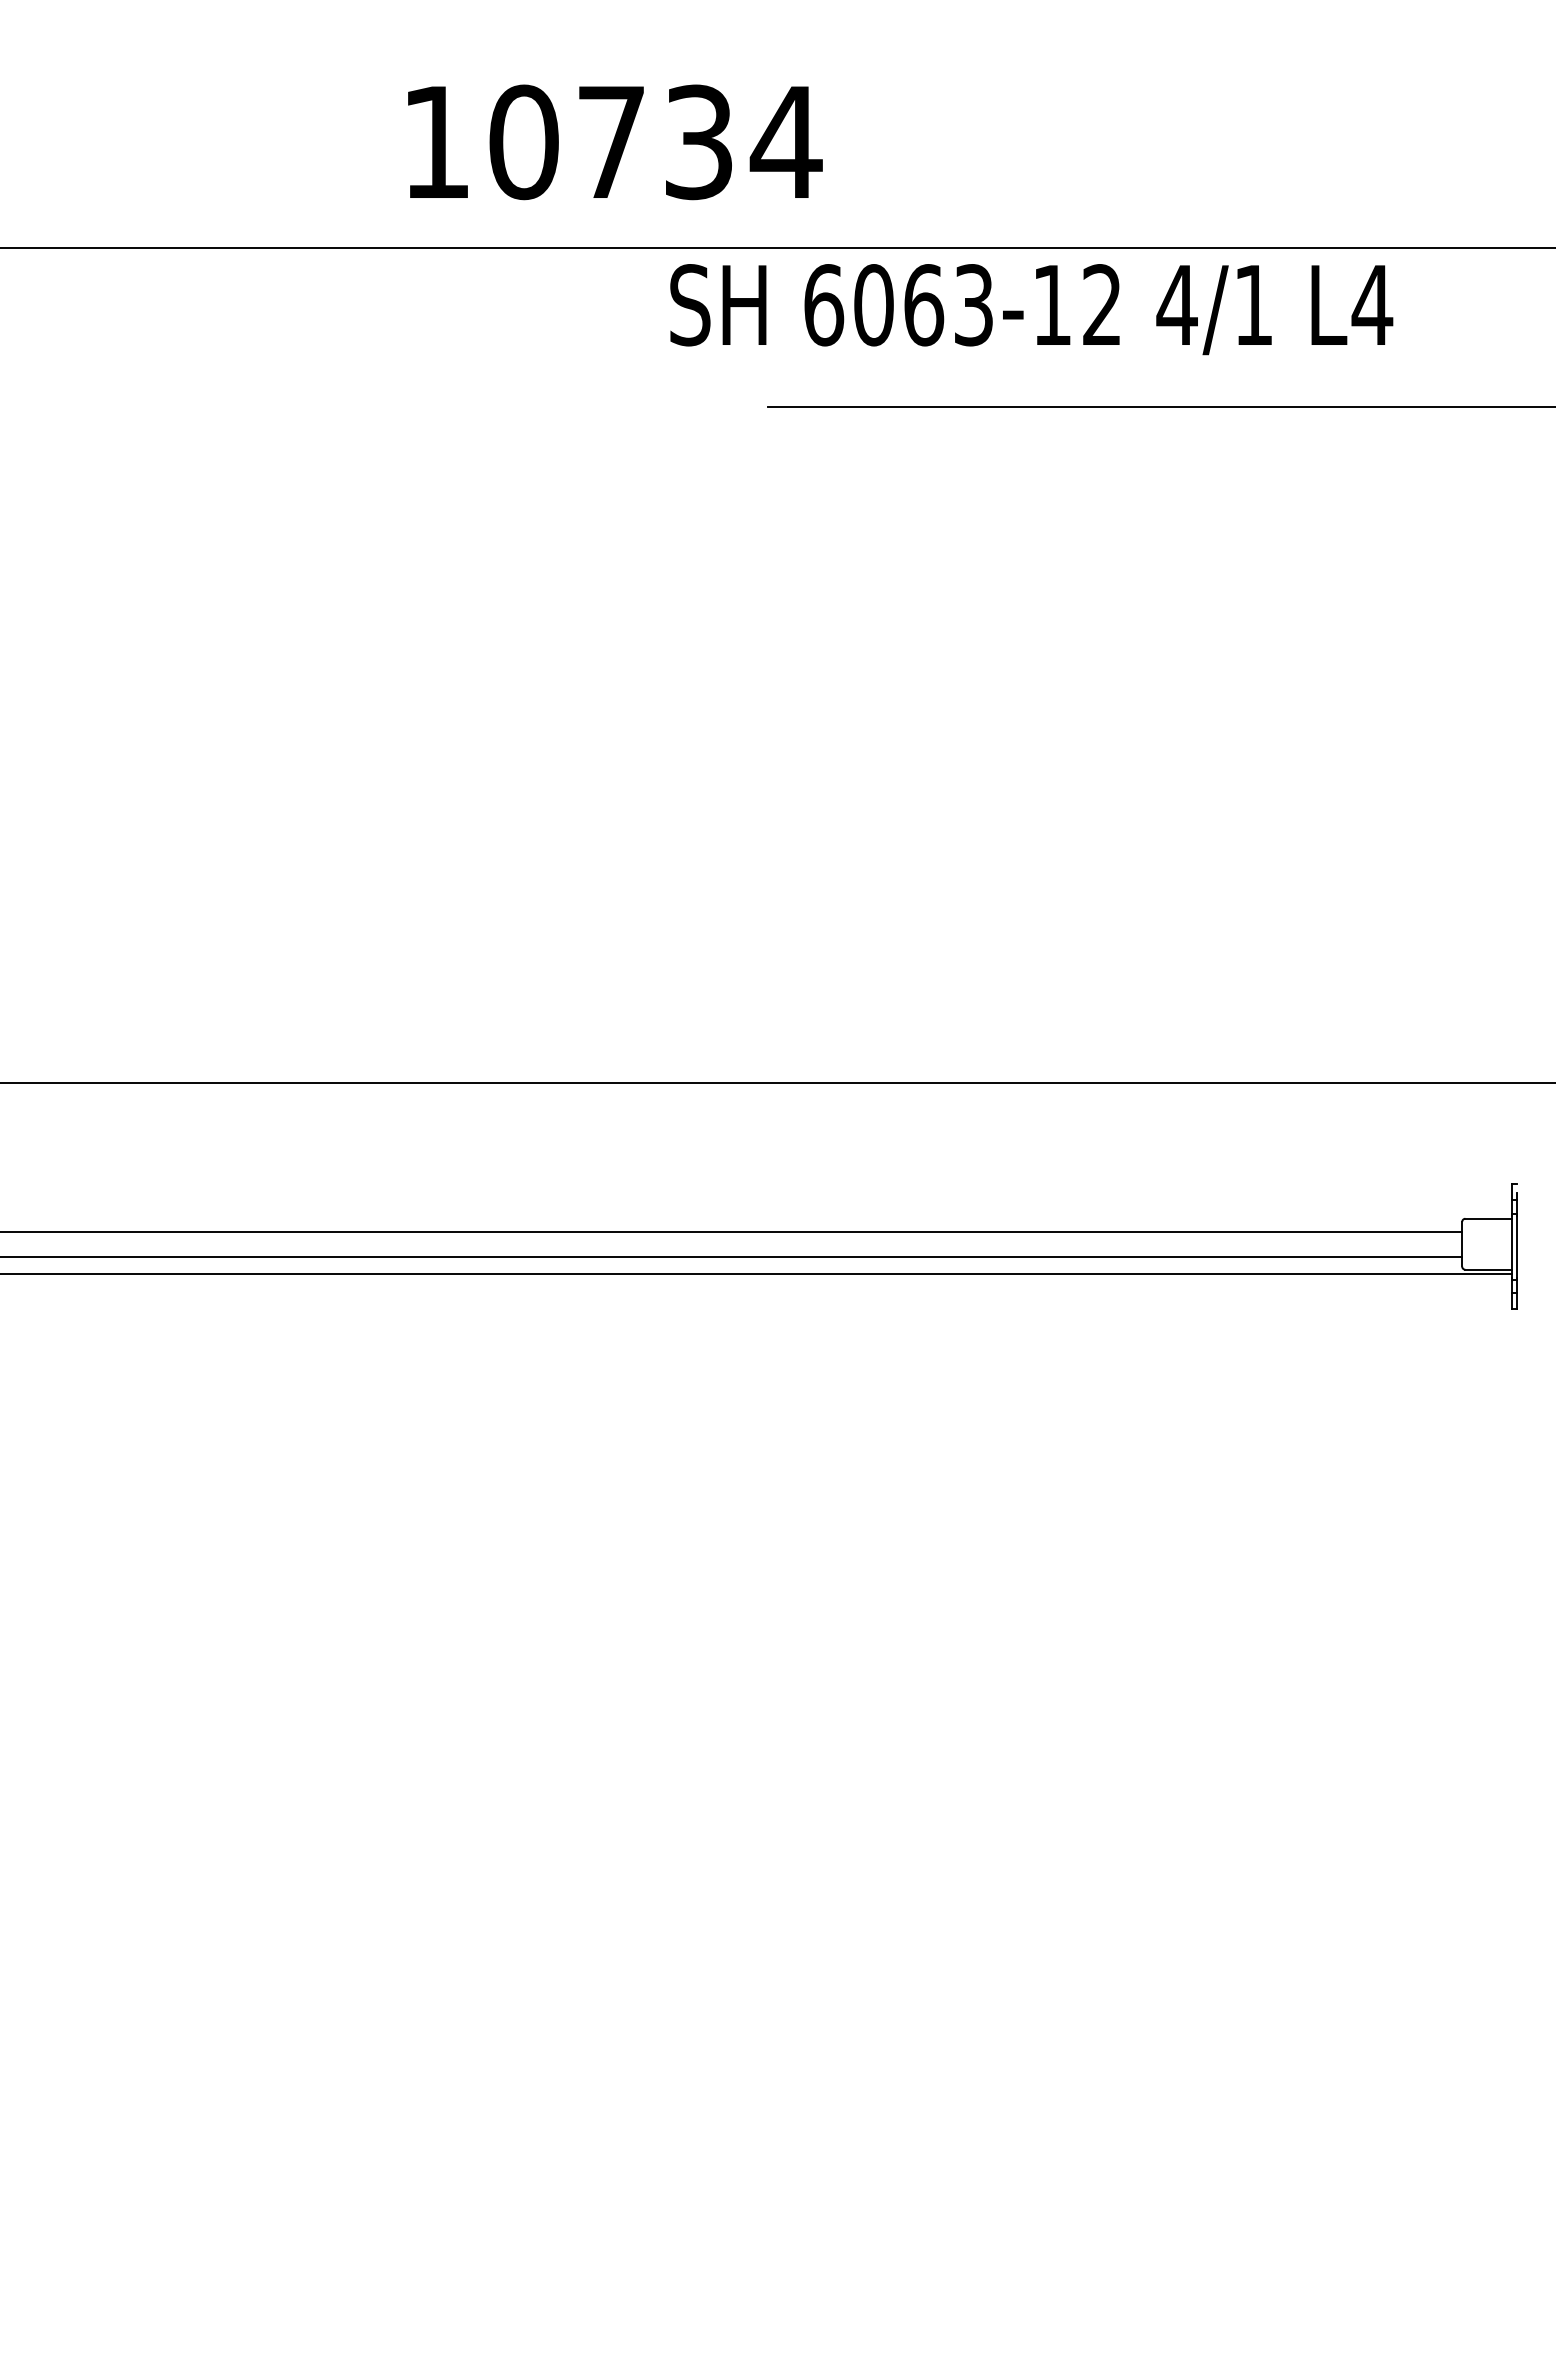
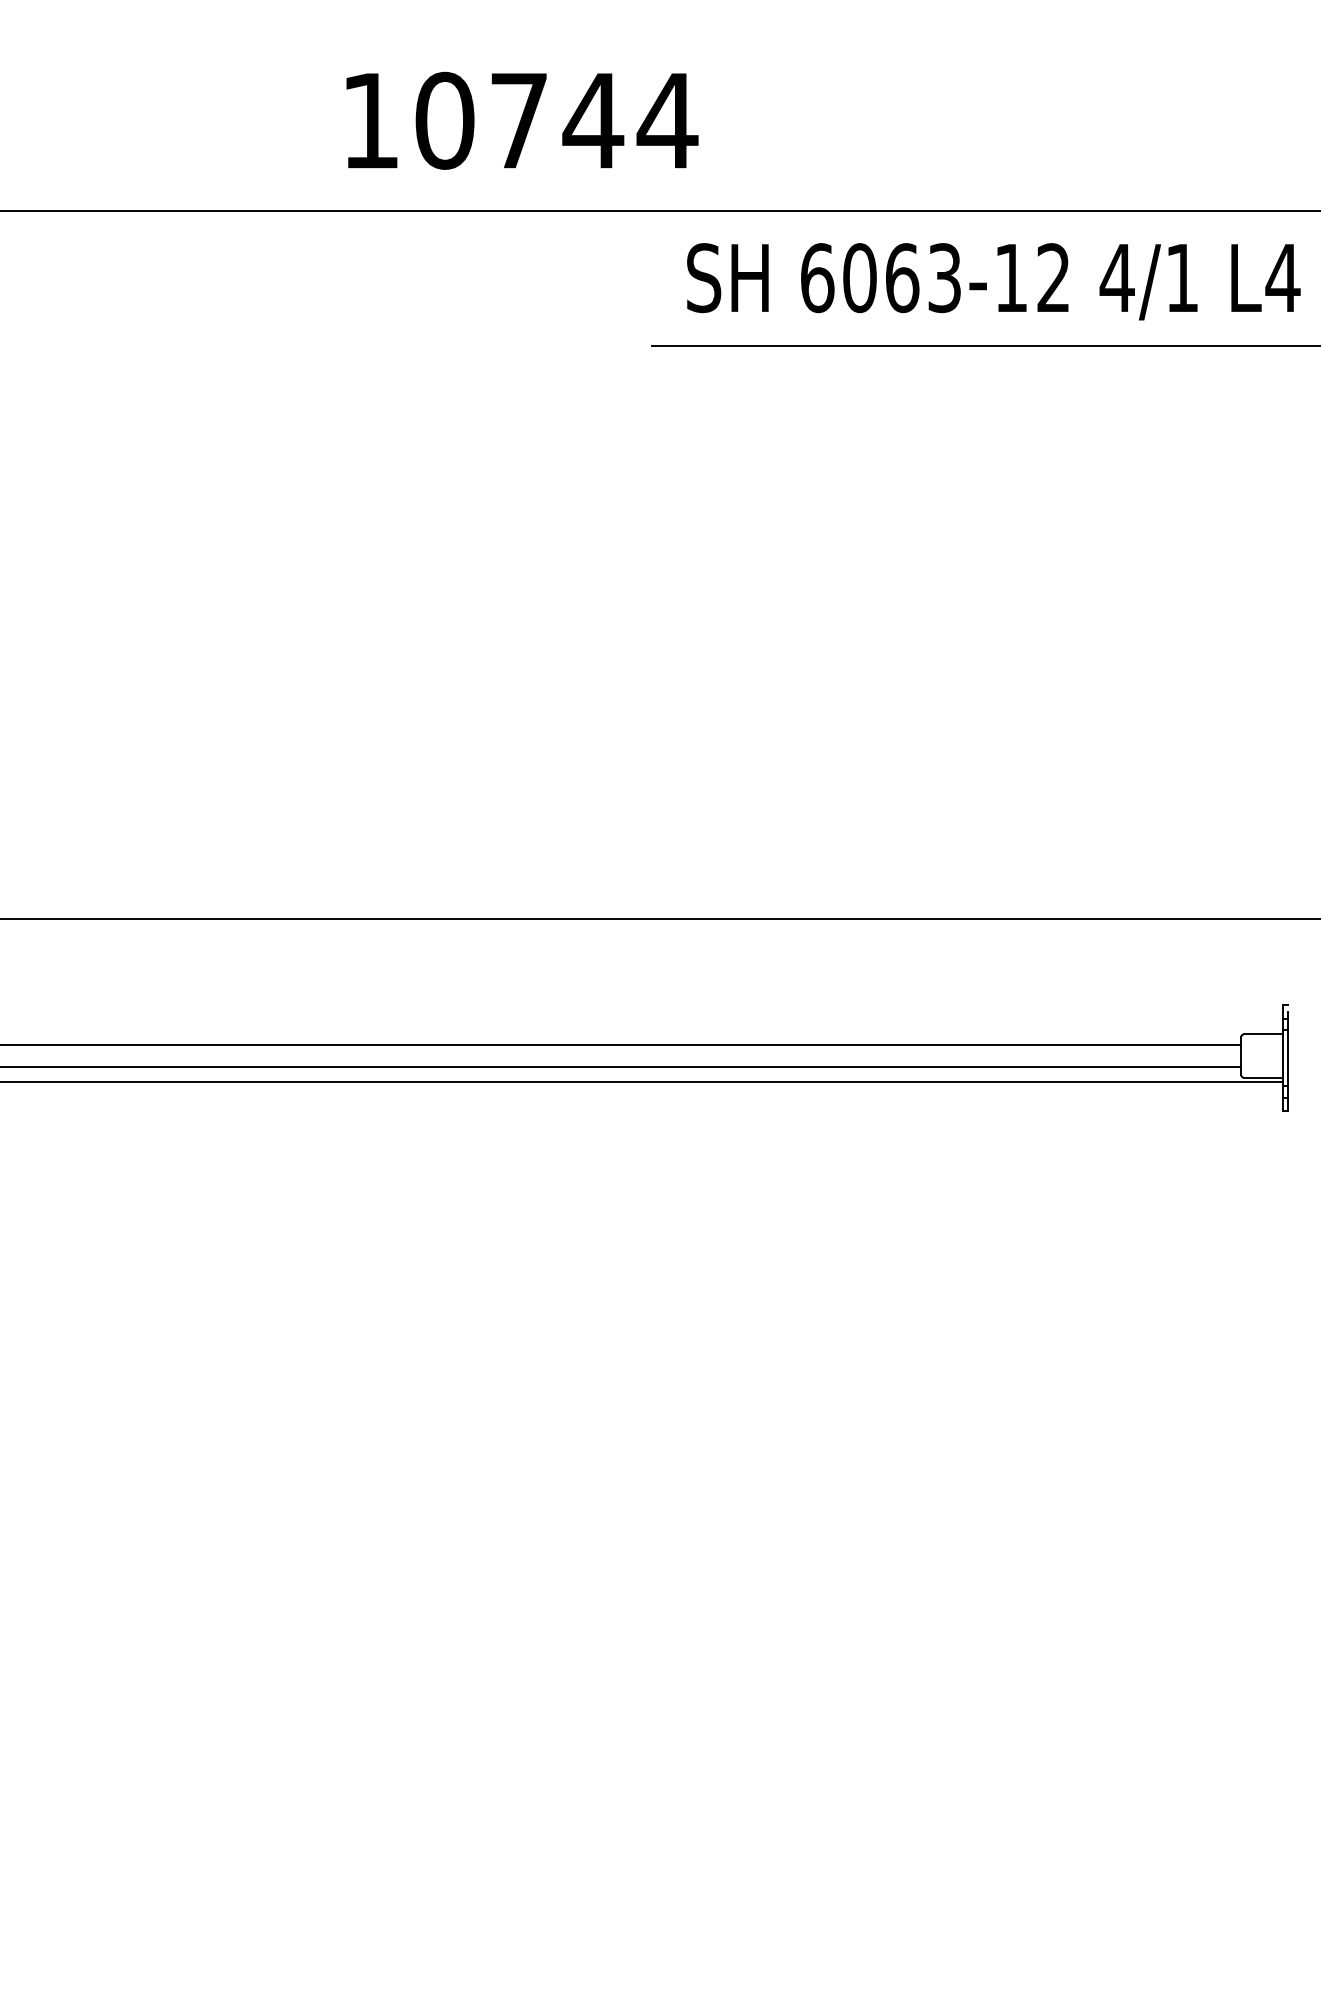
text: (699, 141) -> (593, 120), 10734 -> 10744
text: (1031, 309) -> (993, 281), moved

